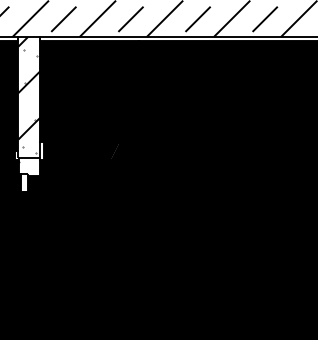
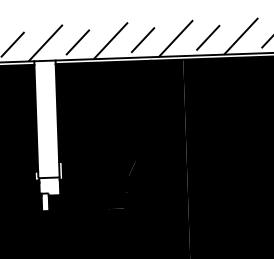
hatch: (29, 95) -> (47, 117), removed

